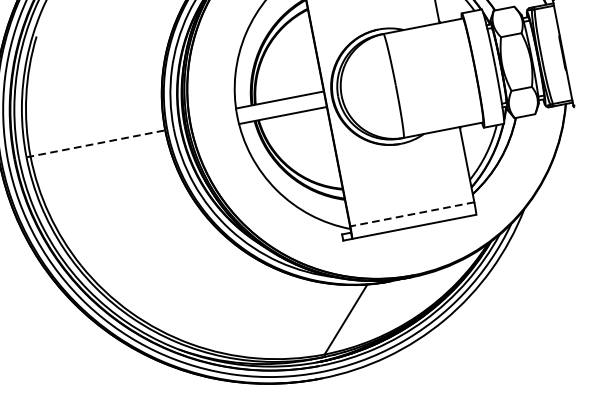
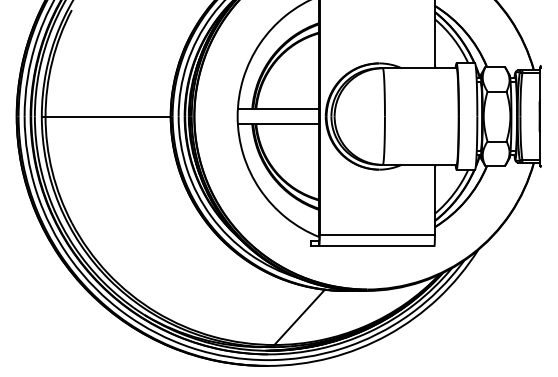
line: (96, 143) -> (106, 116), dashed -> solid
line: (412, 214) -> (377, 234), dashed -> solid

